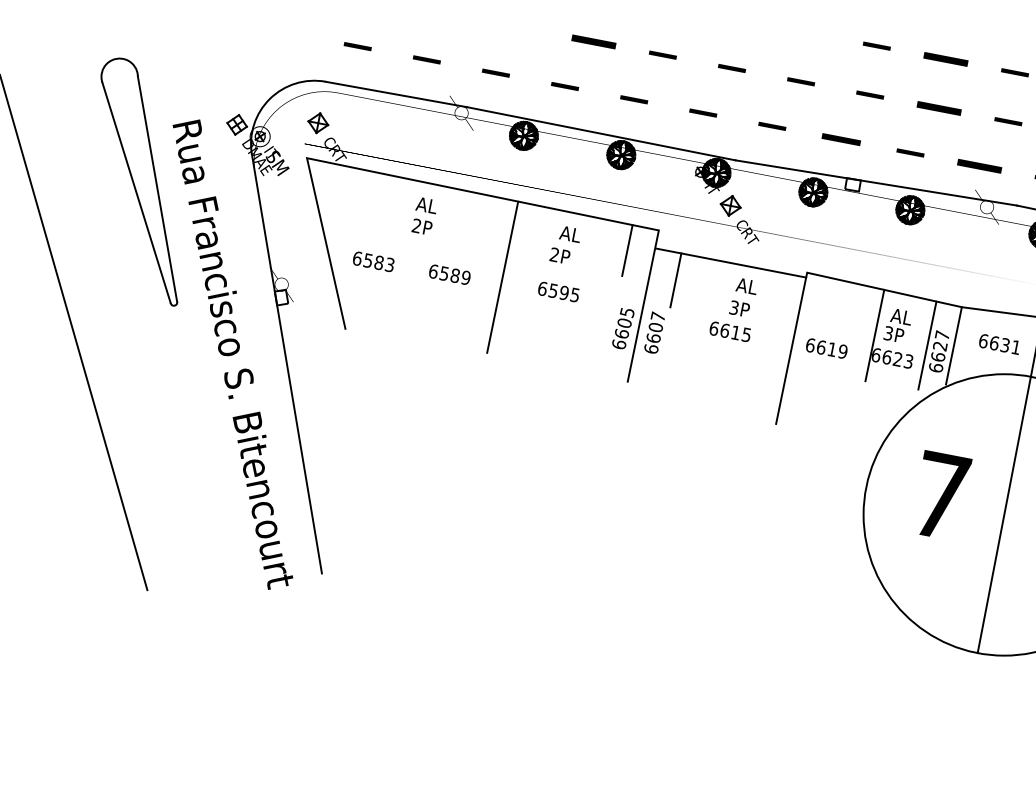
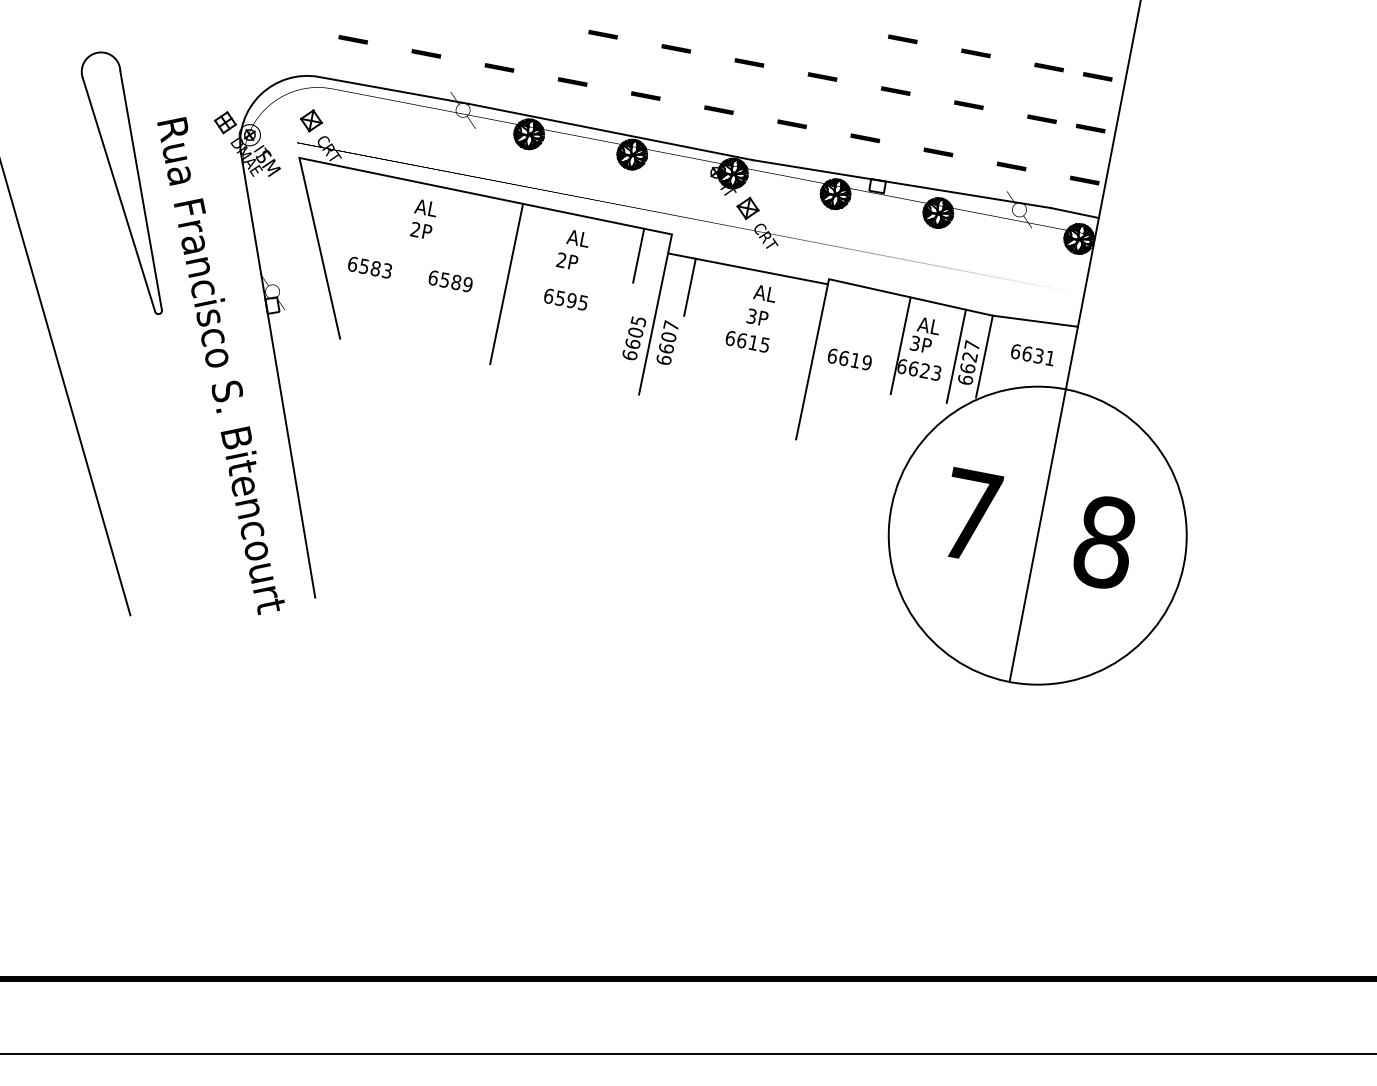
part: (593, 41) -> (602, 34), size x0.62
part: (945, 59) -> (975, 53), size x0.62
part: (938, 107) -> (968, 104), size x0.62
part: (841, 139) -> (865, 138), size x0.71
part: (979, 166) -> (1011, 166), size x0.62

